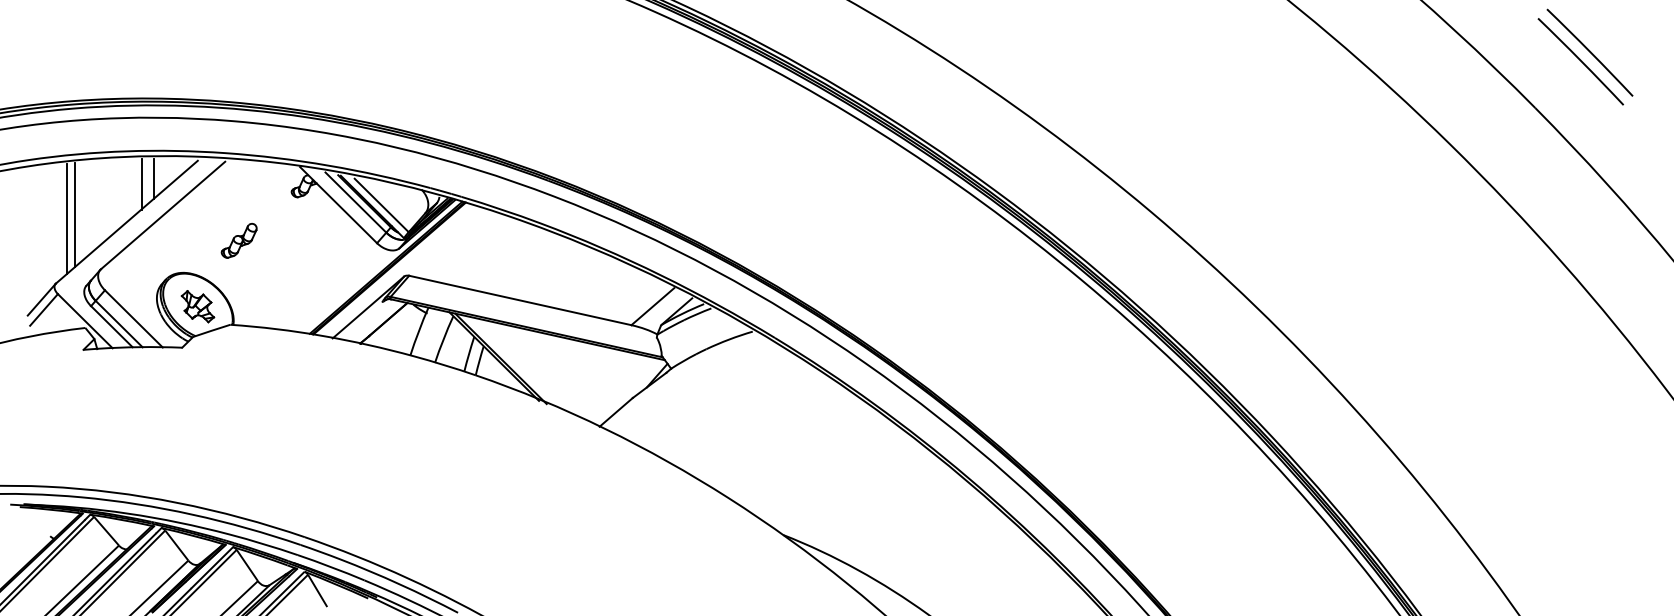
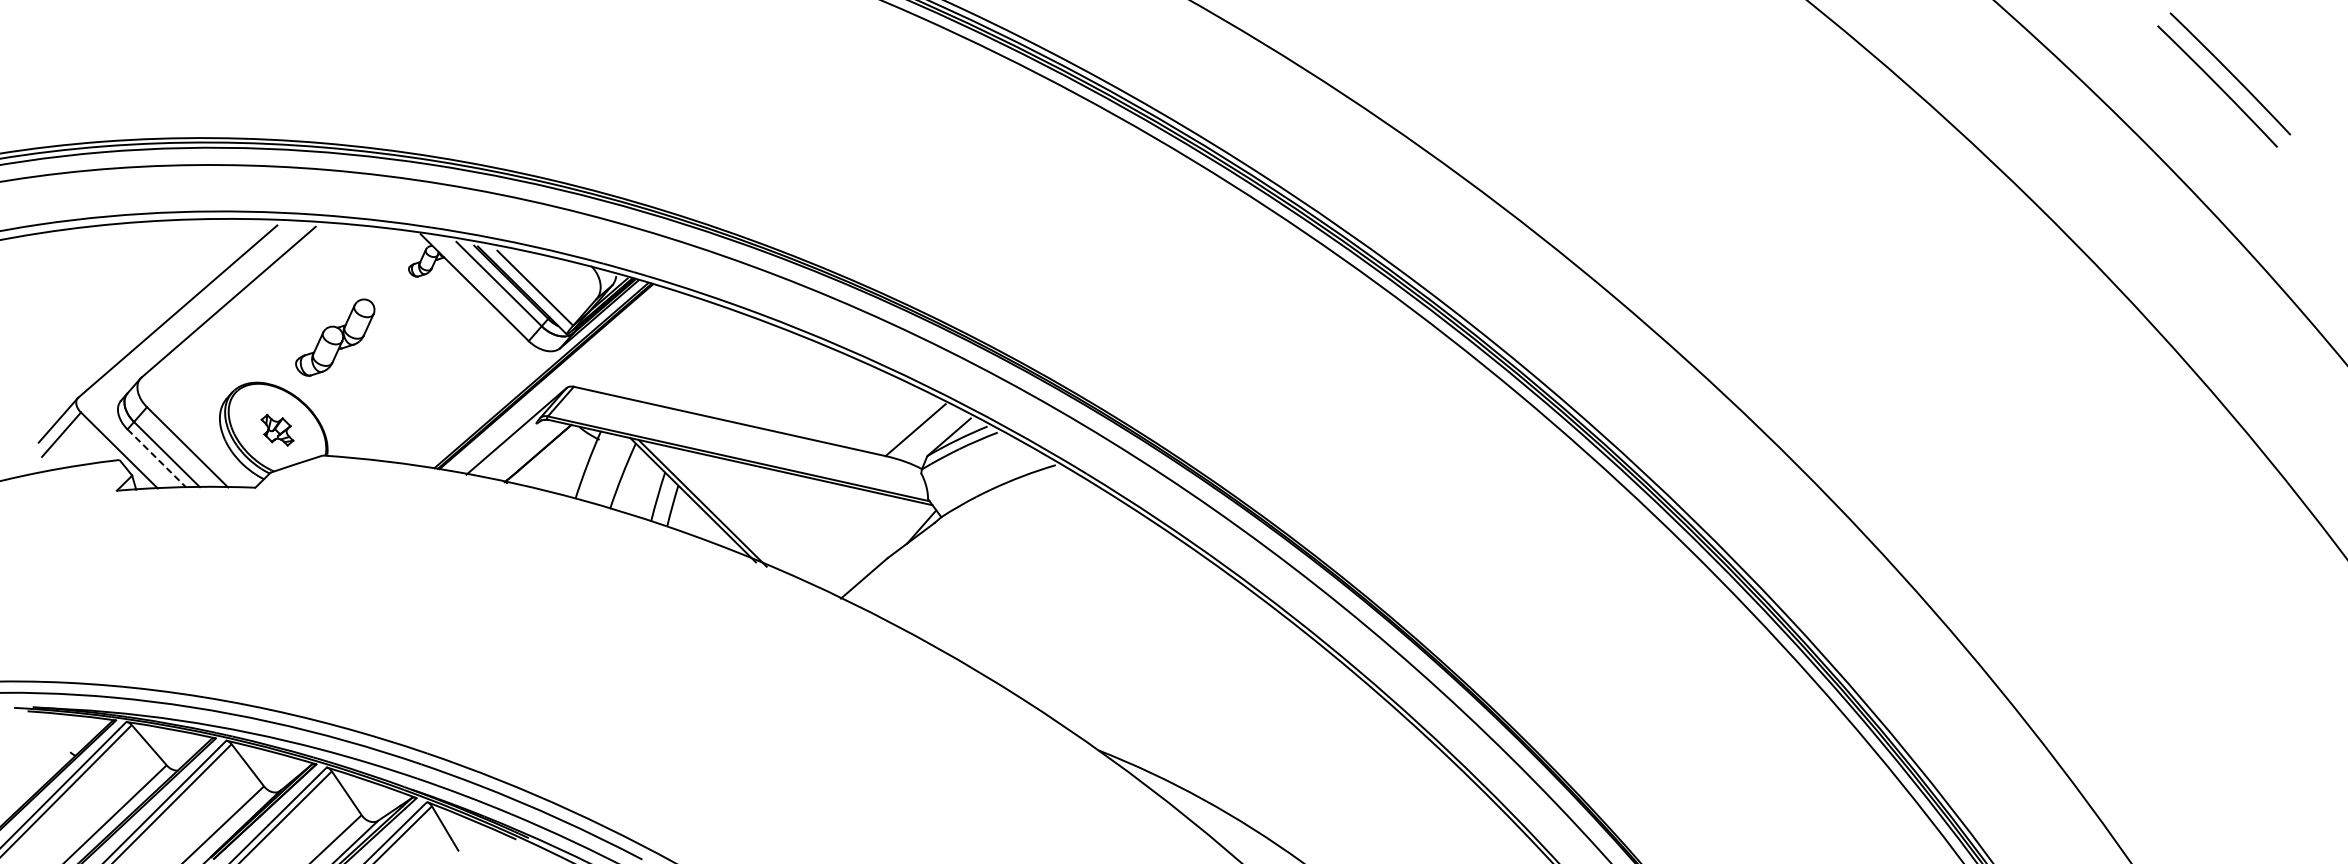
line: (153, 178) -> (215, 250), removed
line: (141, 183) -> (198, 257), removed
line: (74, 214) -> (104, 301), removed
line: (67, 218) -> (94, 306), removed
part: (239, 240) -> (335, 337), size x1.6
part: (197, 306) -> (277, 430), size x0.7
line: (111, 326) -> (156, 458), solid -> dashed

